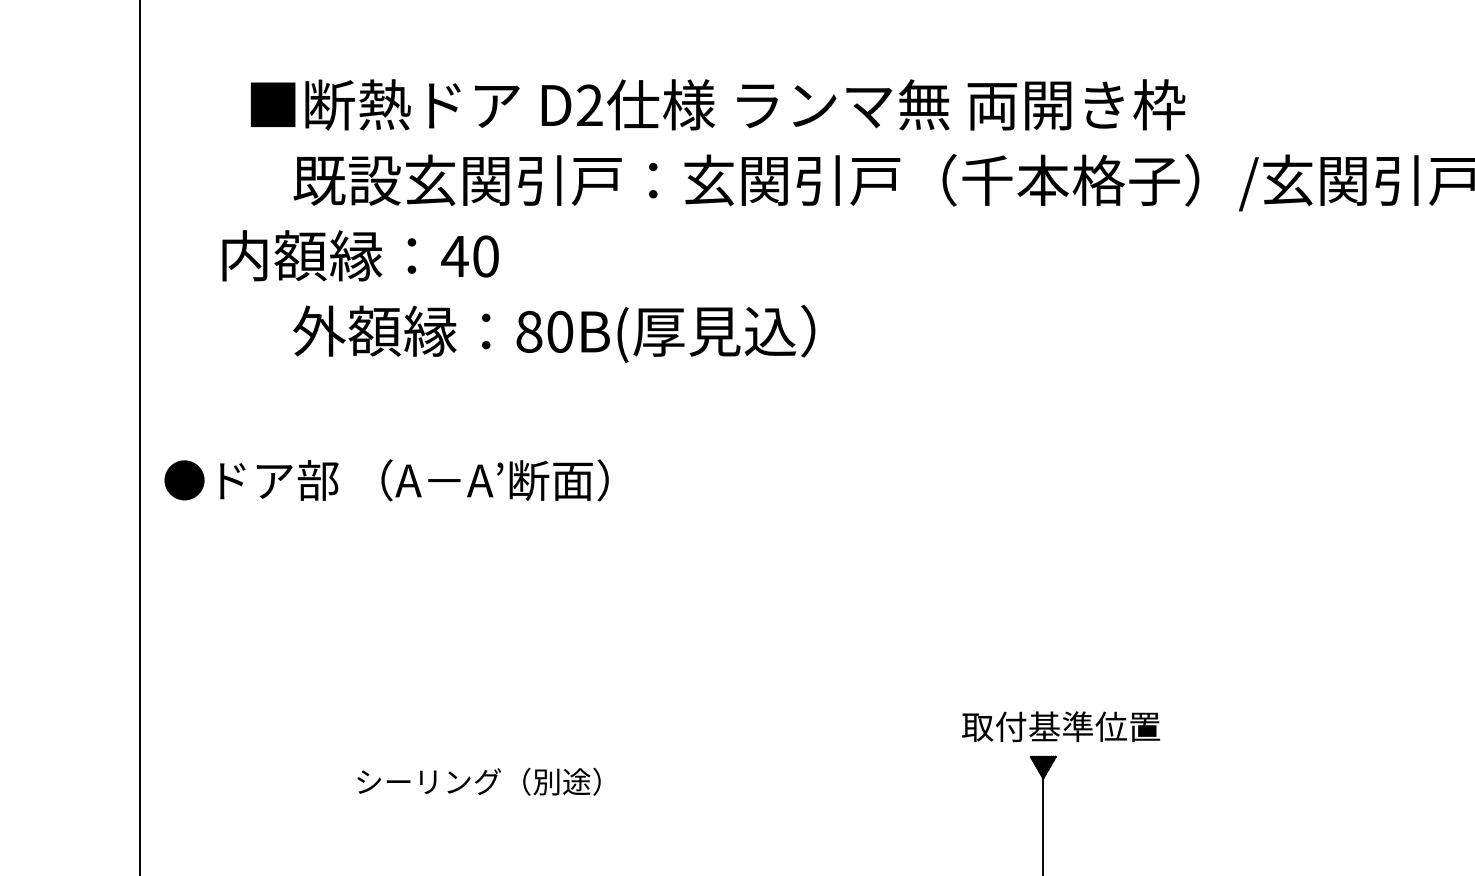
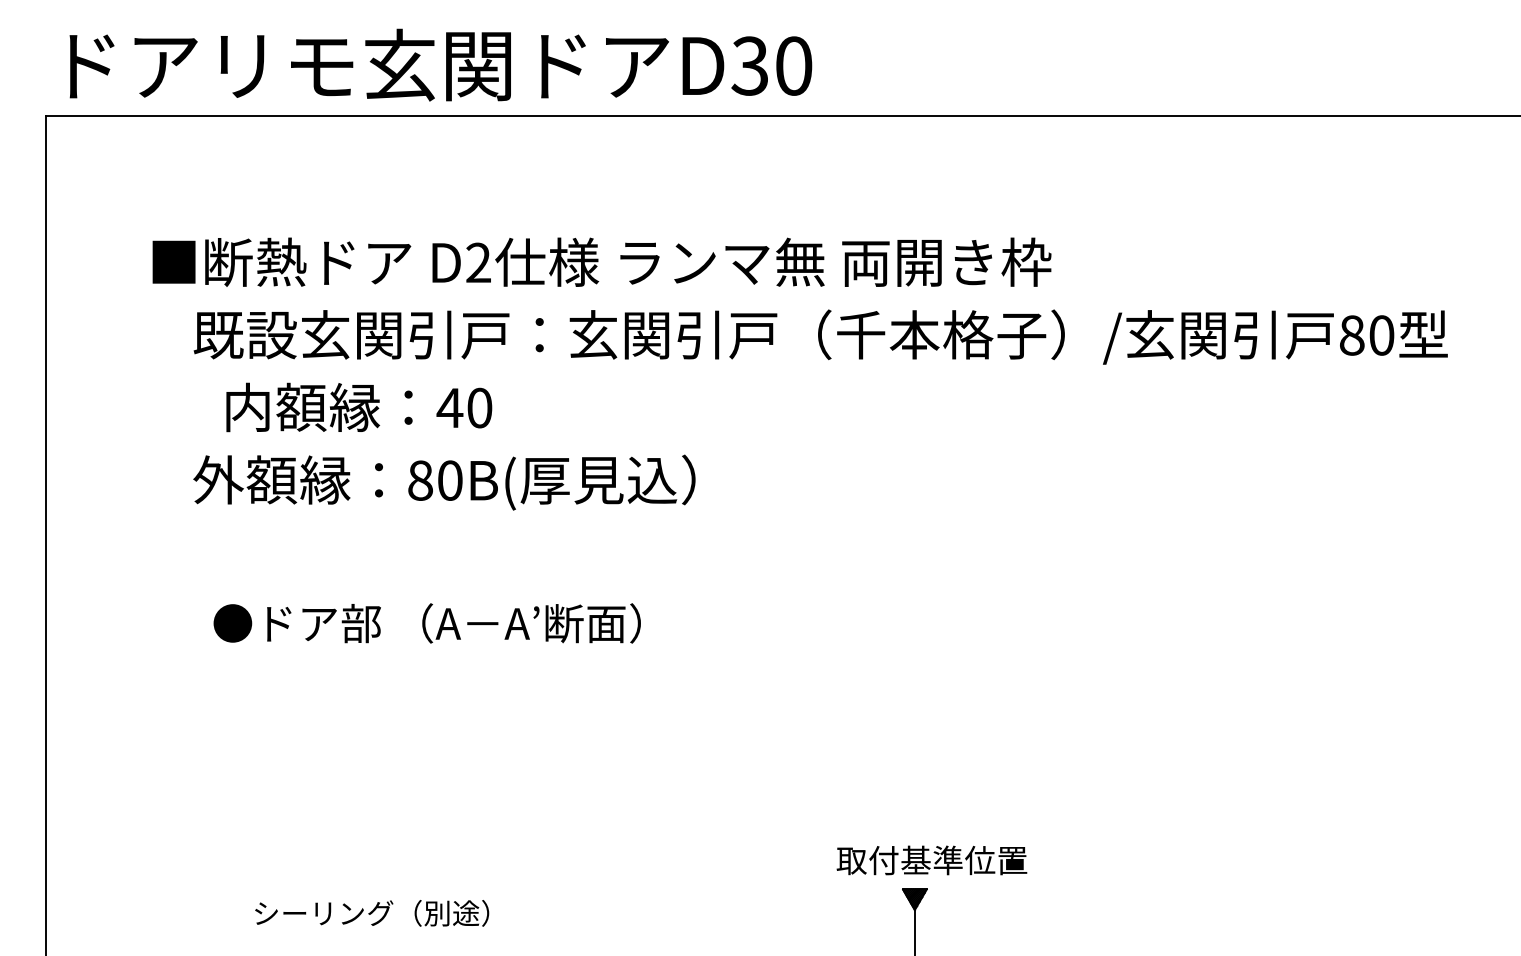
text: (360, 255) -> (359, 407), moved
text: (385, 480) -> (426, 623), moved

